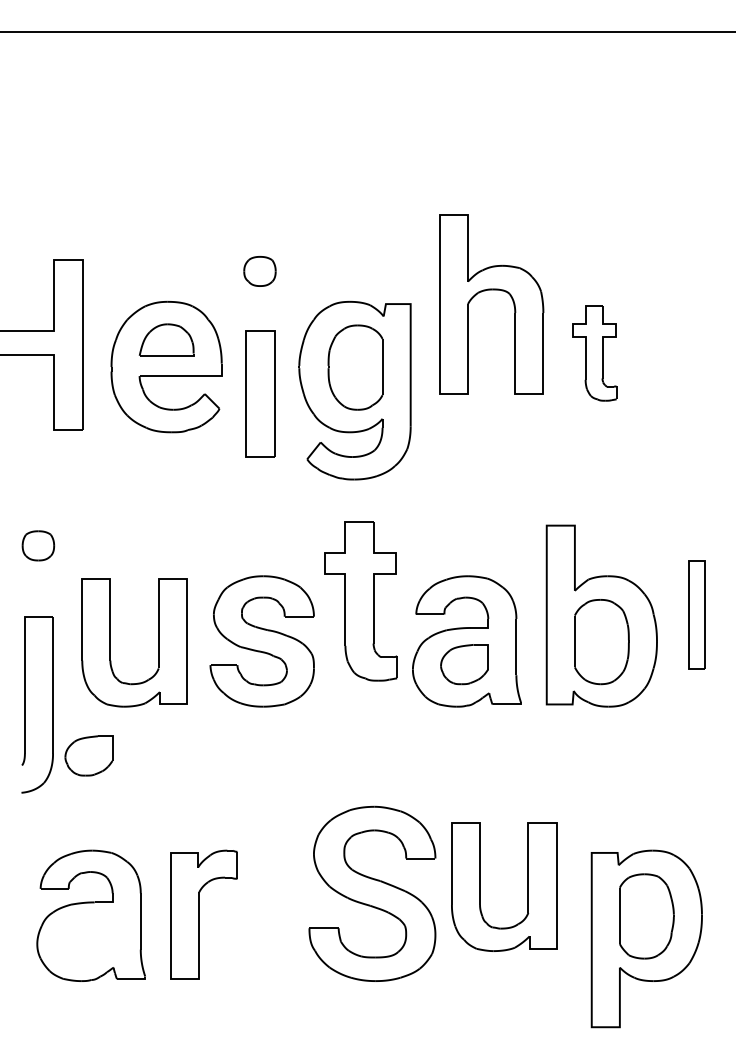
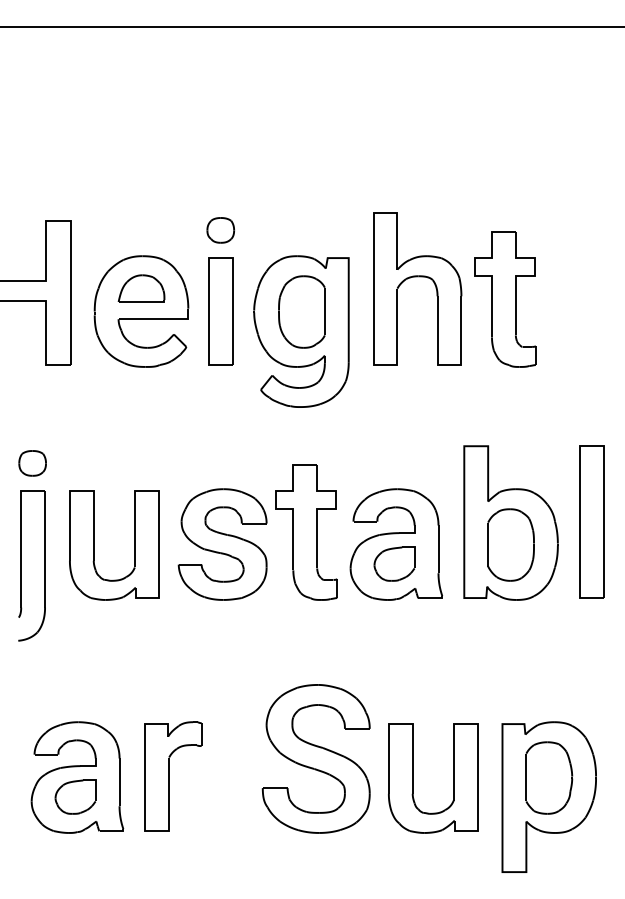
part: (491, 290) -> (417, 277), moved
part: (594, 353) -> (504, 300), size x1.67
part: (260, 393) -> (221, 311), moved
part: (360, 601) -> (306, 532), moved
part: (696, 614) -> (591, 521), size x1.67
part: (25, 704) -> (21, 565), moved
part: (88, 755) -> (75, 796), moved
part: (527, 886) -> (453, 778), moved

